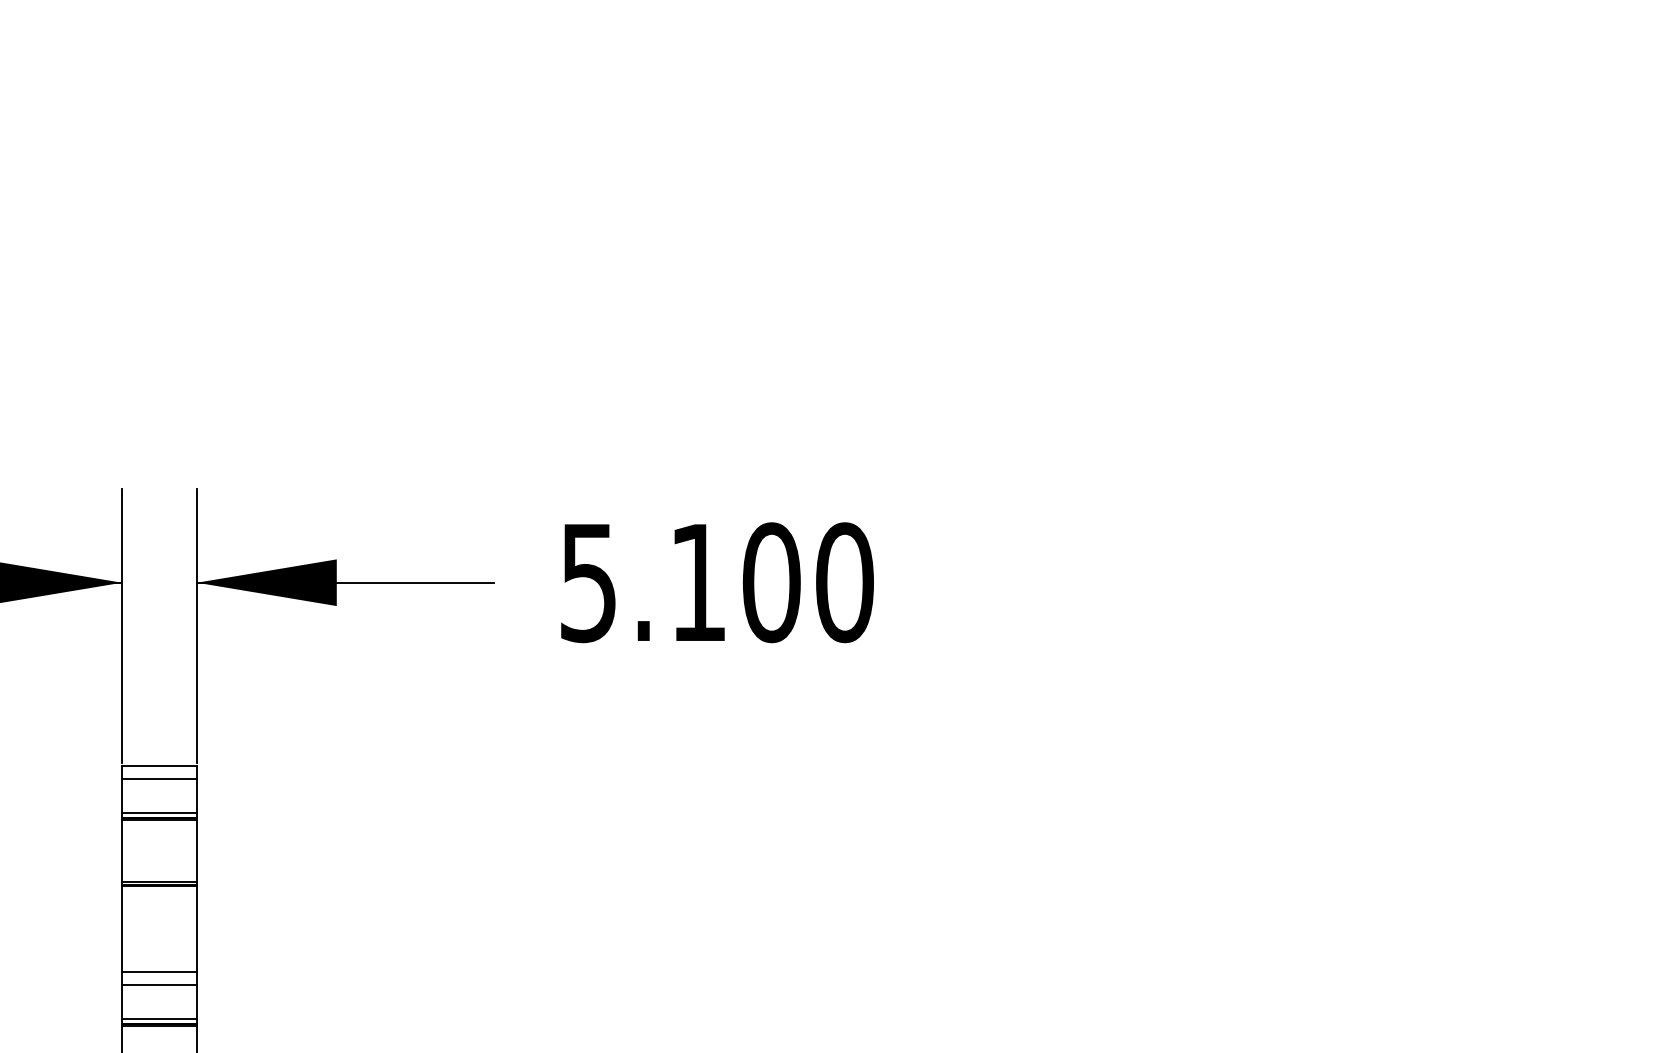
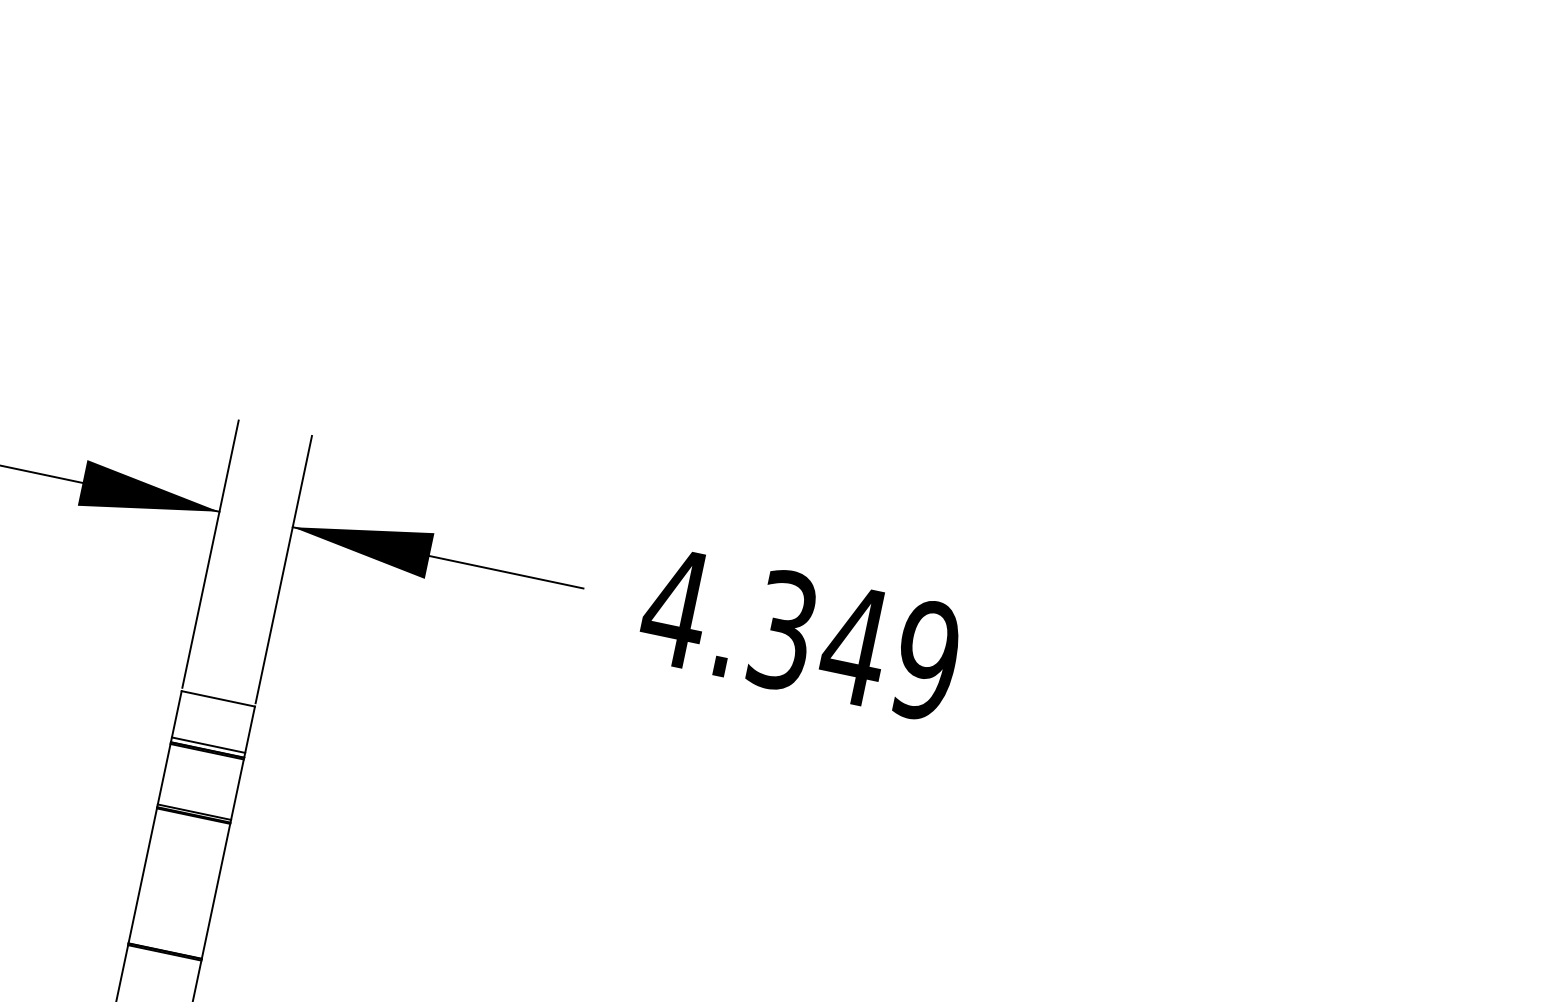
text: (715, 582) -> (800, 633), 5.100 -> 4.349
line: (159, 779) -> (215, 712), removed
line: (159, 971) -> (175, 899), removed
line: (159, 984) -> (173, 912), removed
line: (159, 1018) -> (166, 945), removed

